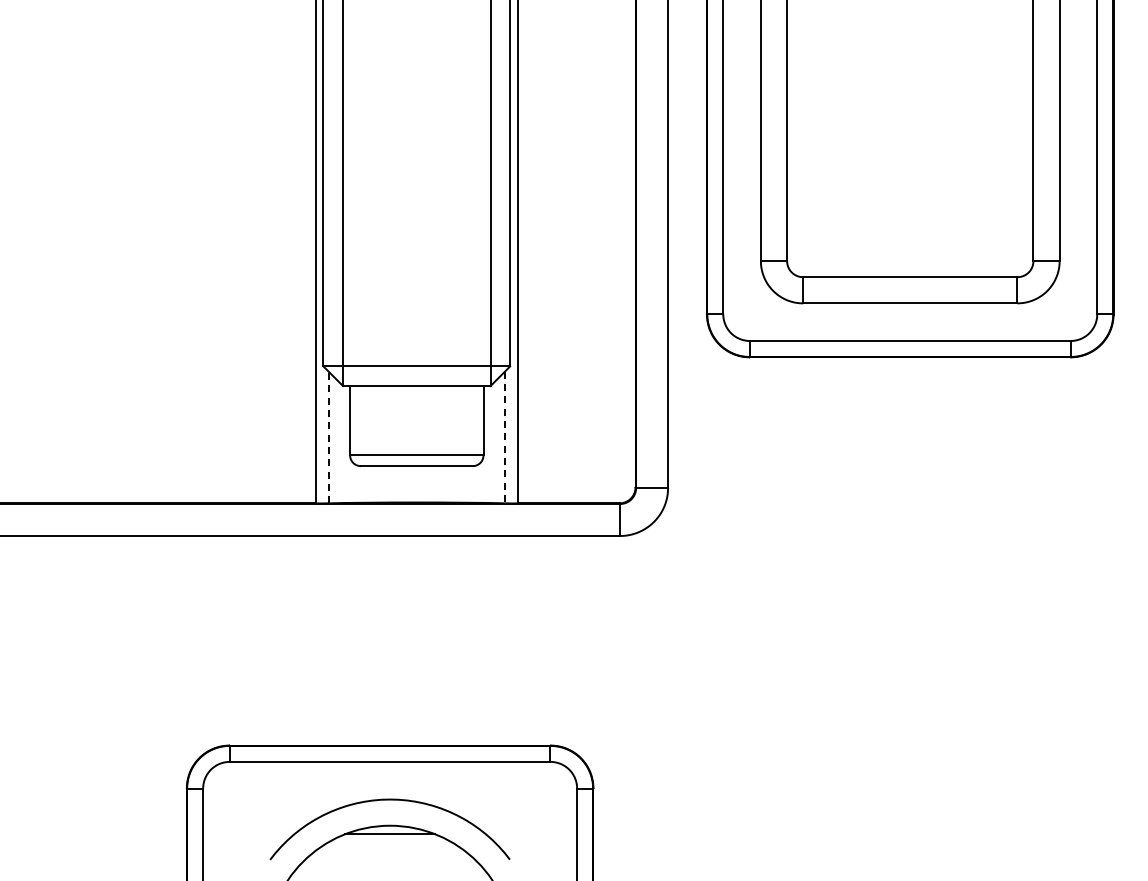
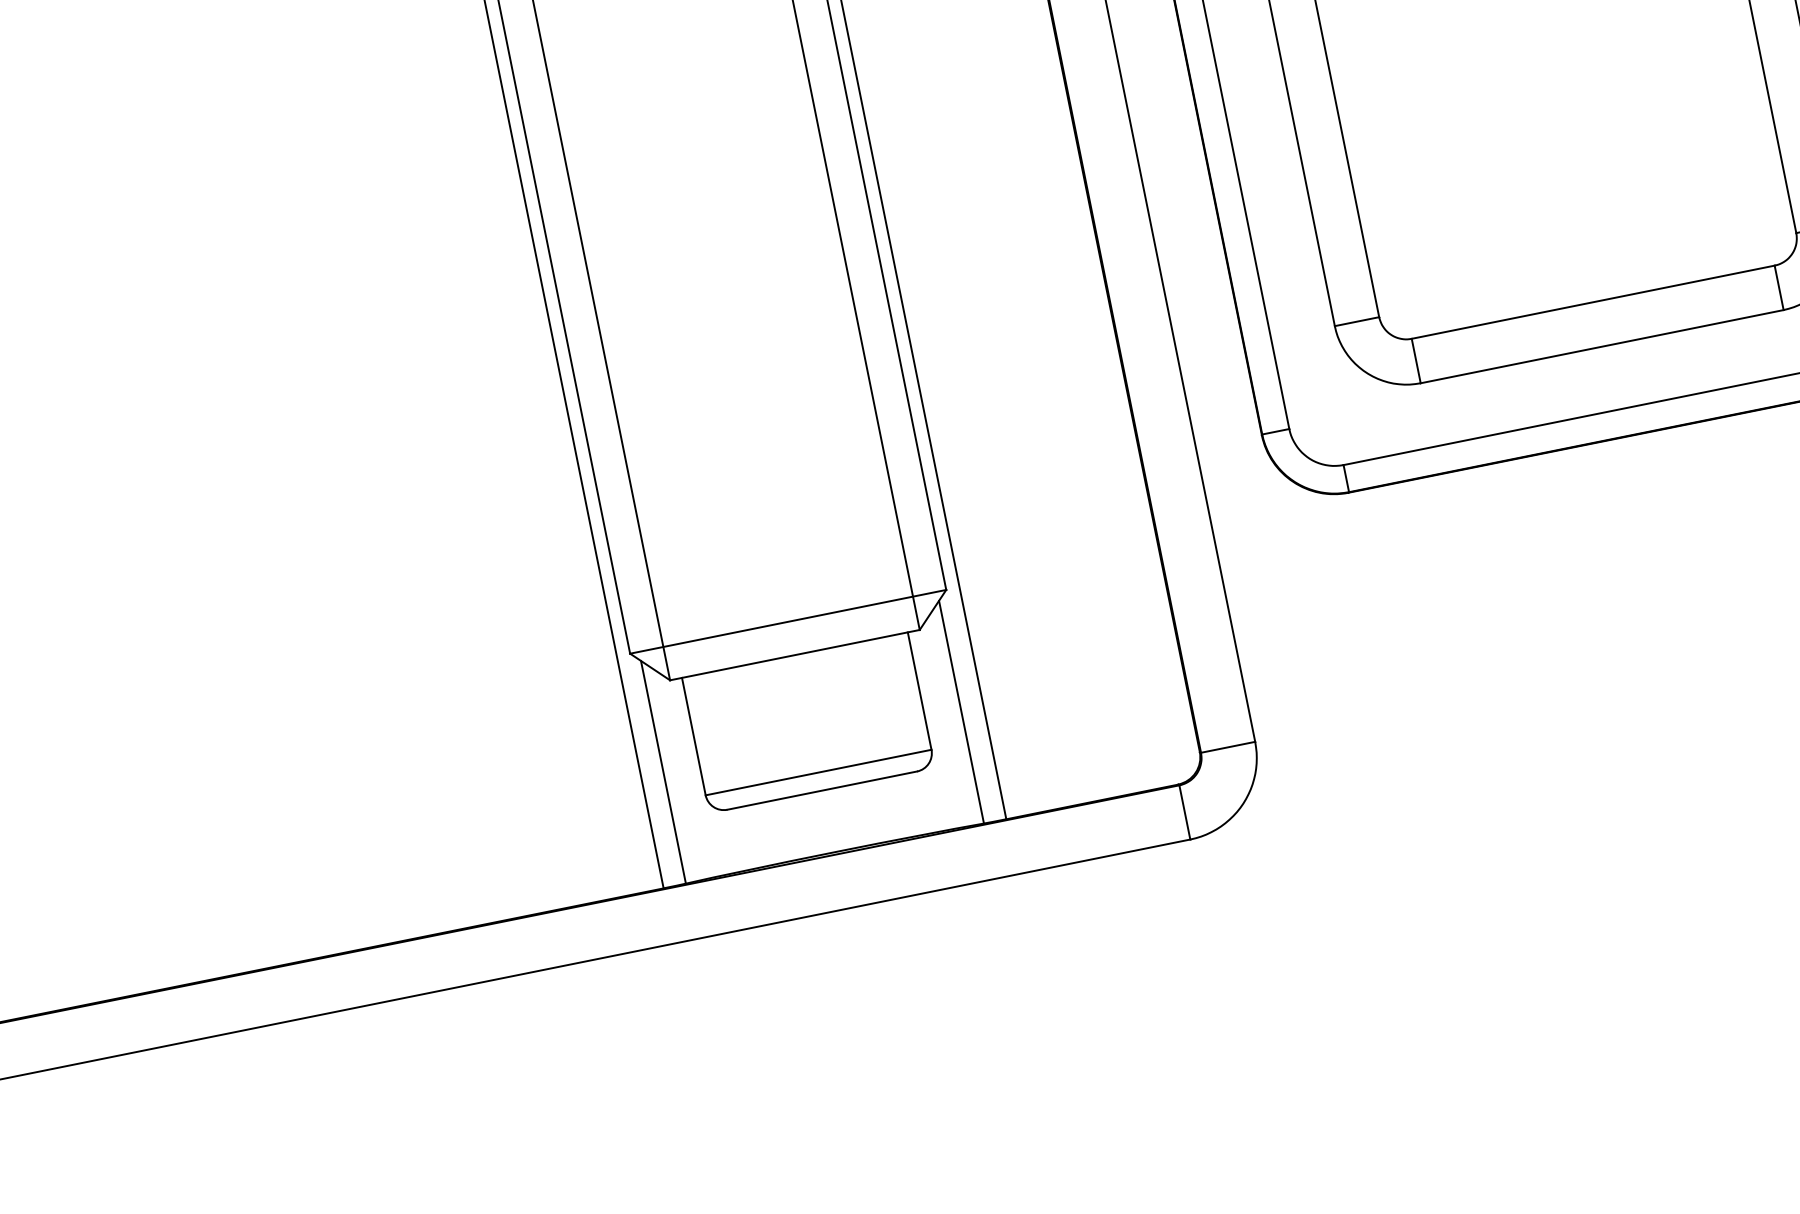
line: (328, 437) -> (662, 772), dashed -> solid
line: (504, 437) -> (960, 712), dashed -> solid

